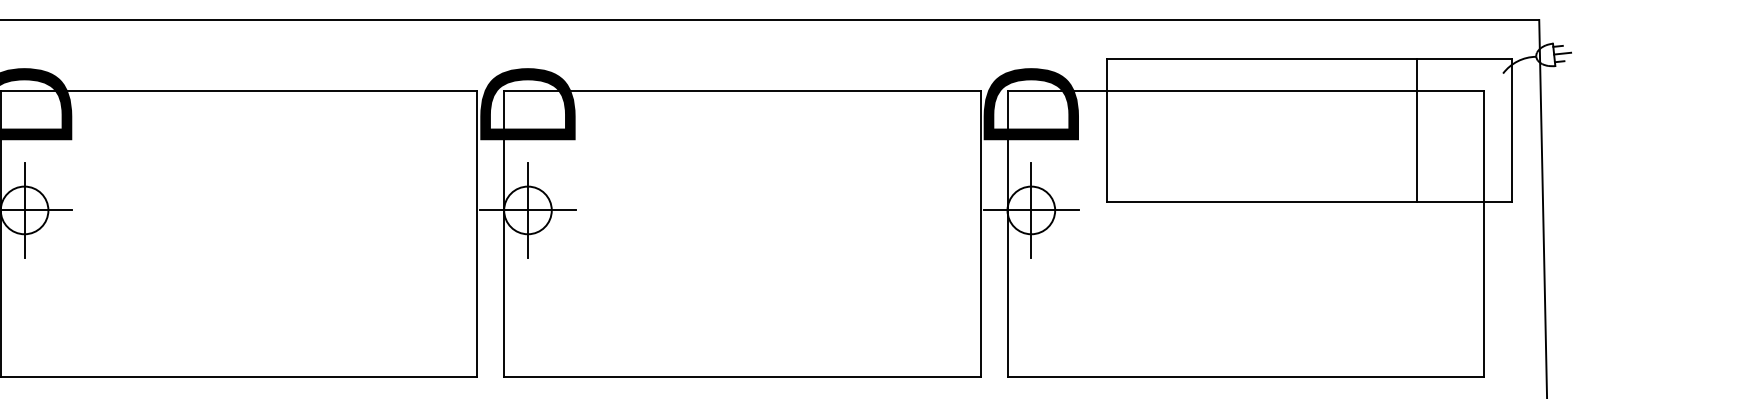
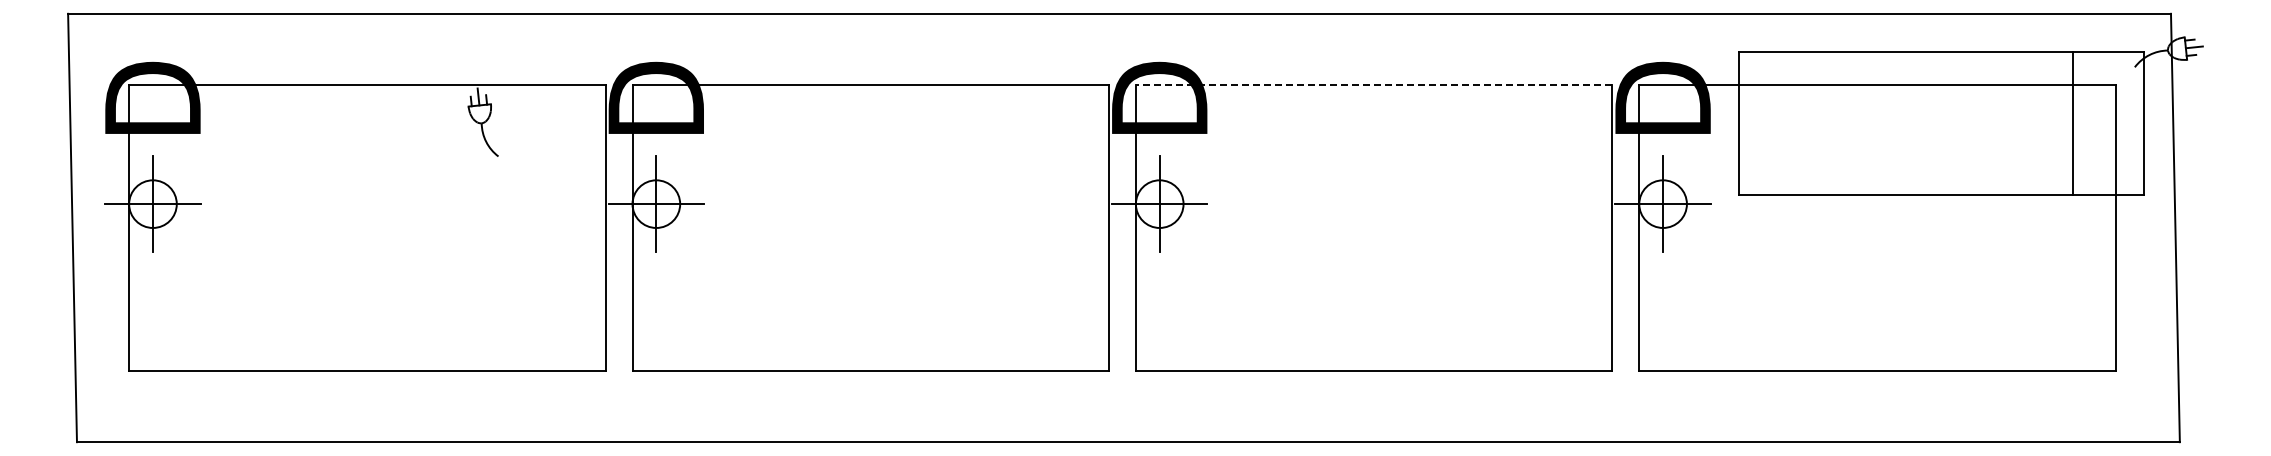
line: (741, 91) -> (1373, 85), solid -> dashed
line: (1416, 129) -> (2073, 123), moved

